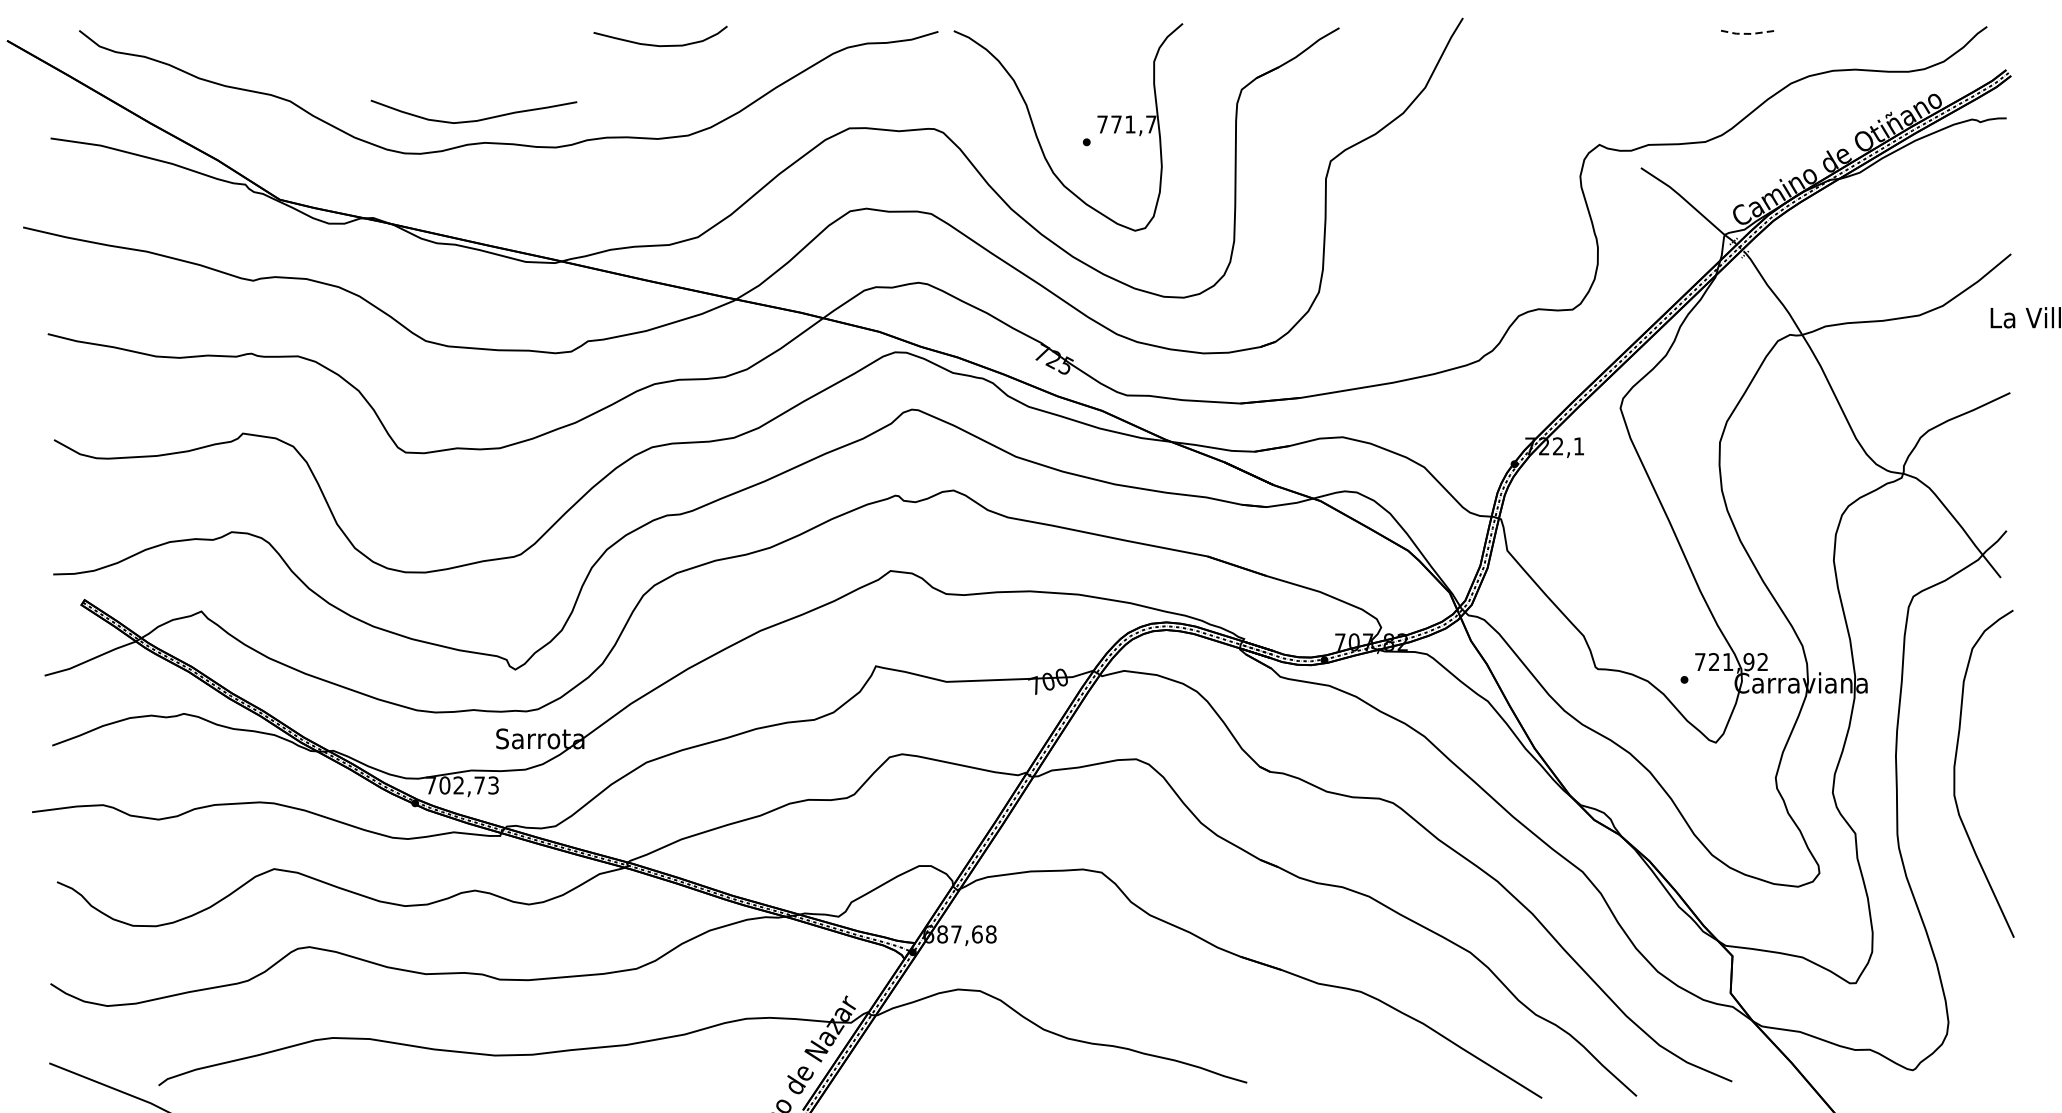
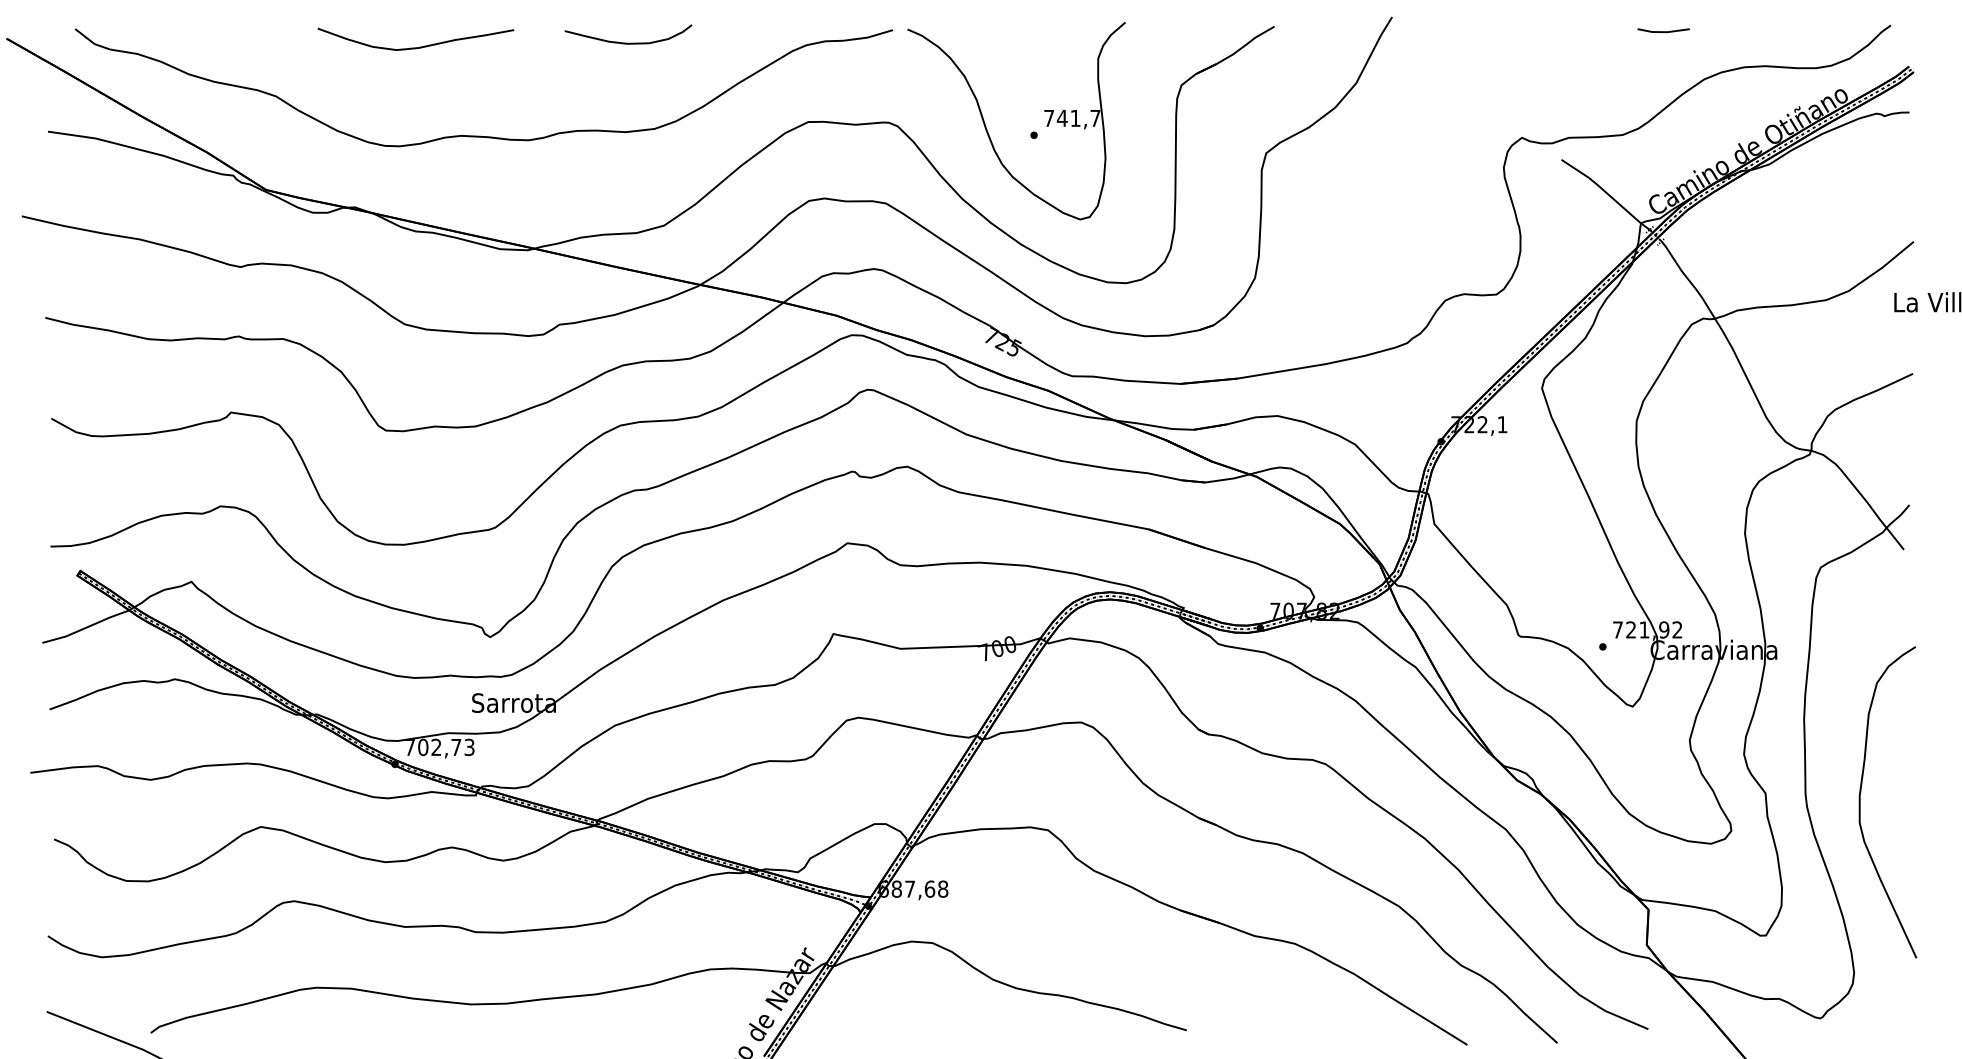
line: (1748, 34) -> (1663, 32), dashed -> solid
curve: (477, 119) -> (419, 46), moved
text: (1115, 124) -> (1061, 118), 771,7 -> 741,7
curve: (1955, 774) -> (1860, 802), moved

